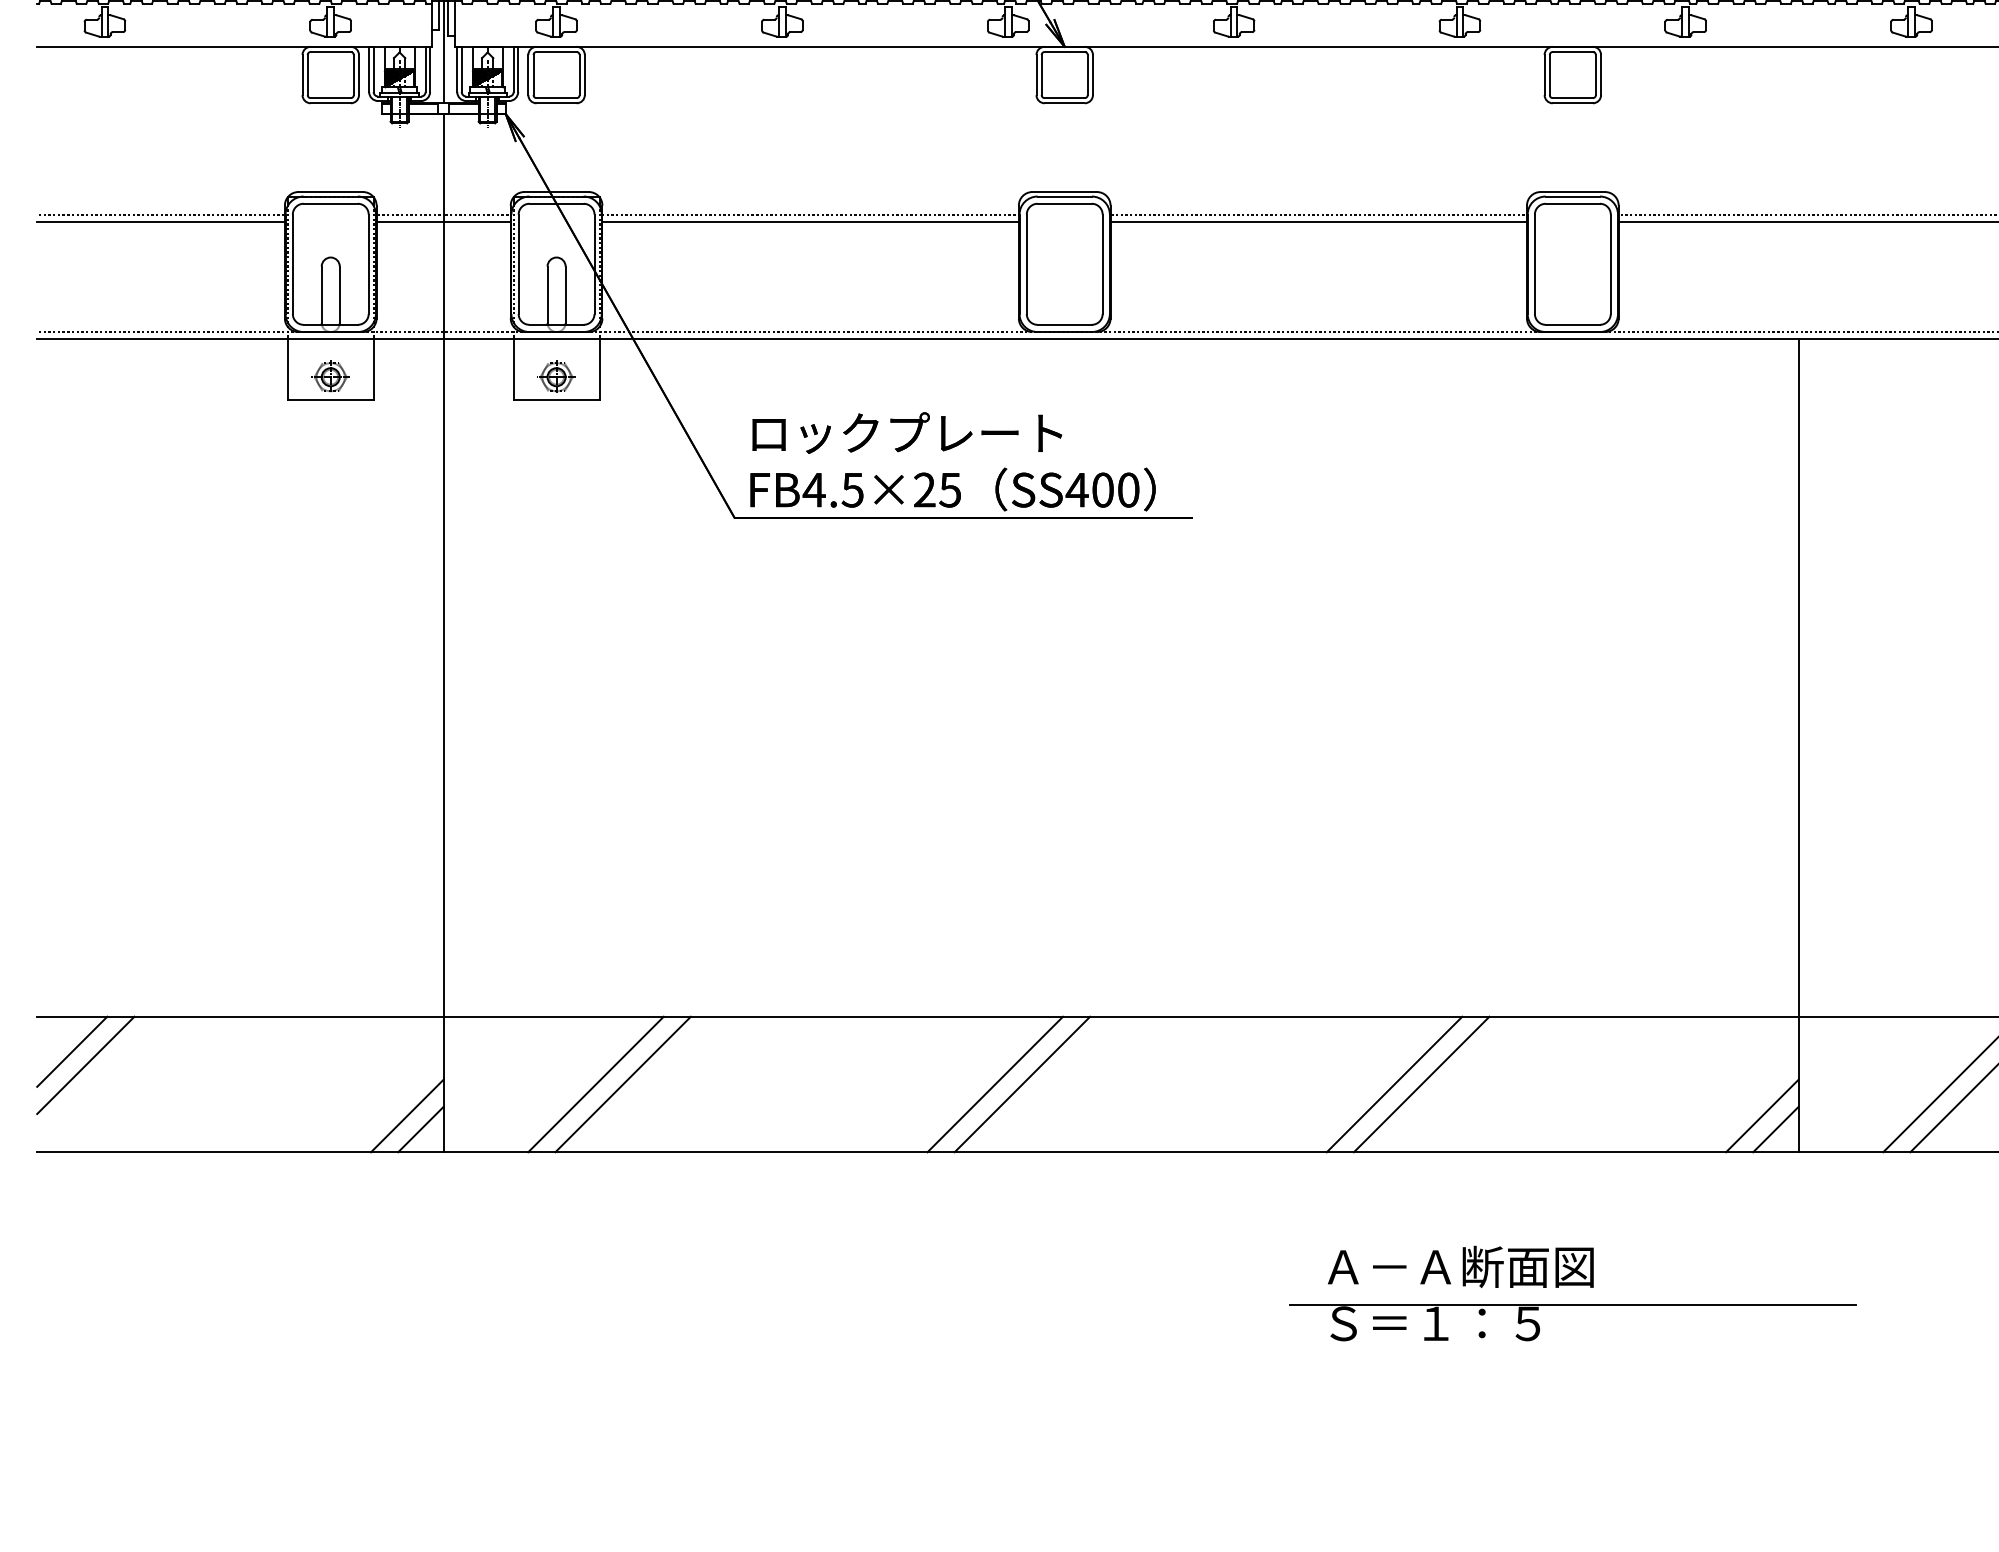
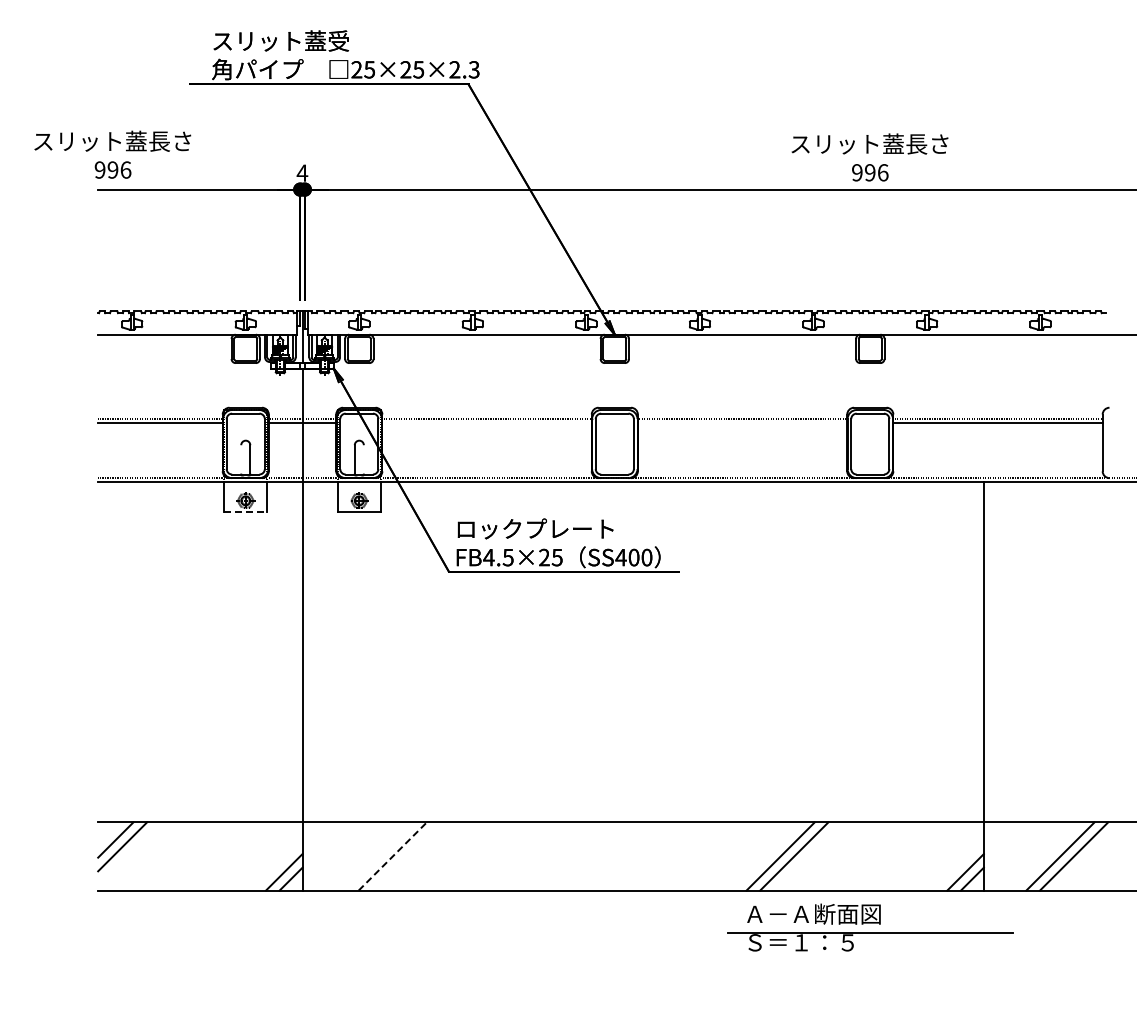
line: (809, 221) -> (486, 422), removed
line: (1318, 221) -> (742, 422), removed
line: (322, 294) -> (241, 459), removed
line: (564, 294) -> (363, 459), removed
line: (330, 400) -> (245, 512), solid -> dashed
line: (596, 1084) -> (379, 856), removed
line: (624, 1084) -> (393, 856), solid -> dashed
line: (994, 1084) -> (579, 856), removed
line: (1022, 1084) -> (593, 856), removed
part: (1573, 1293) -> (870, 927), moved

